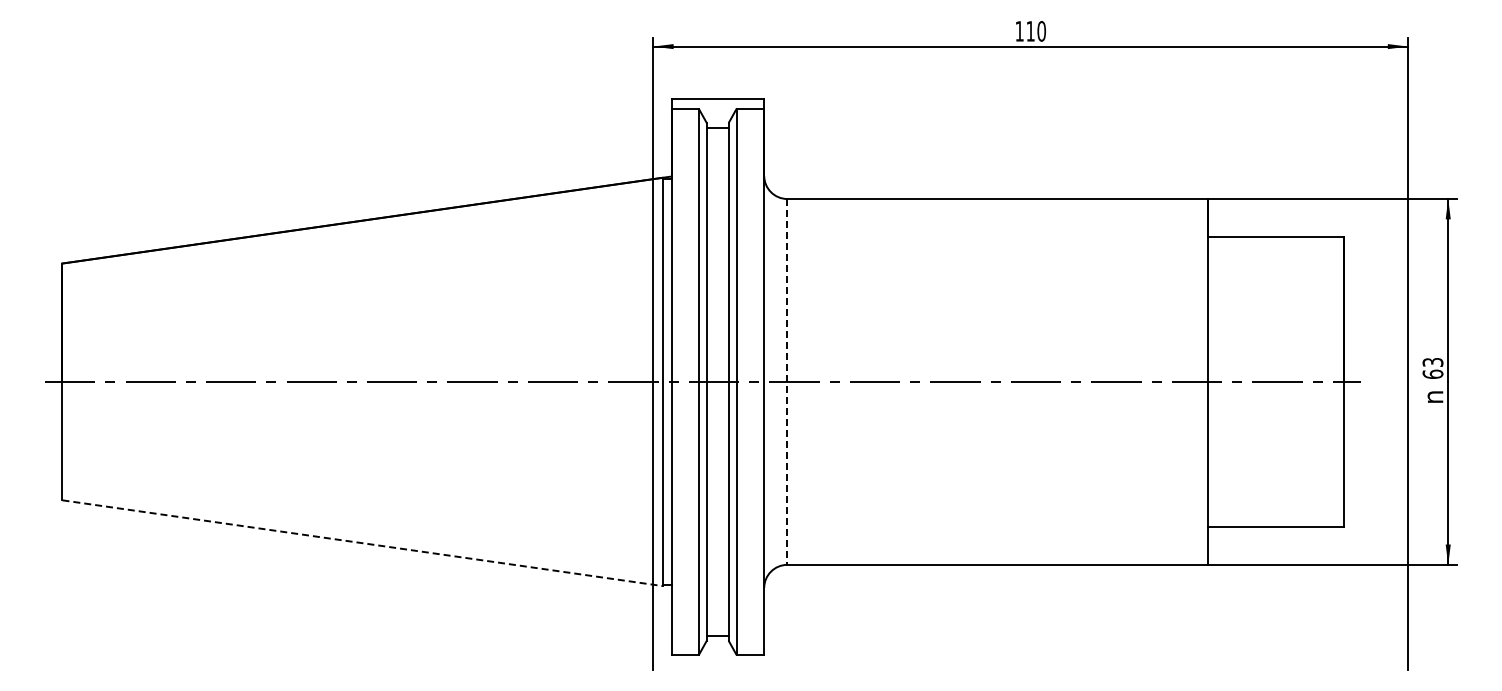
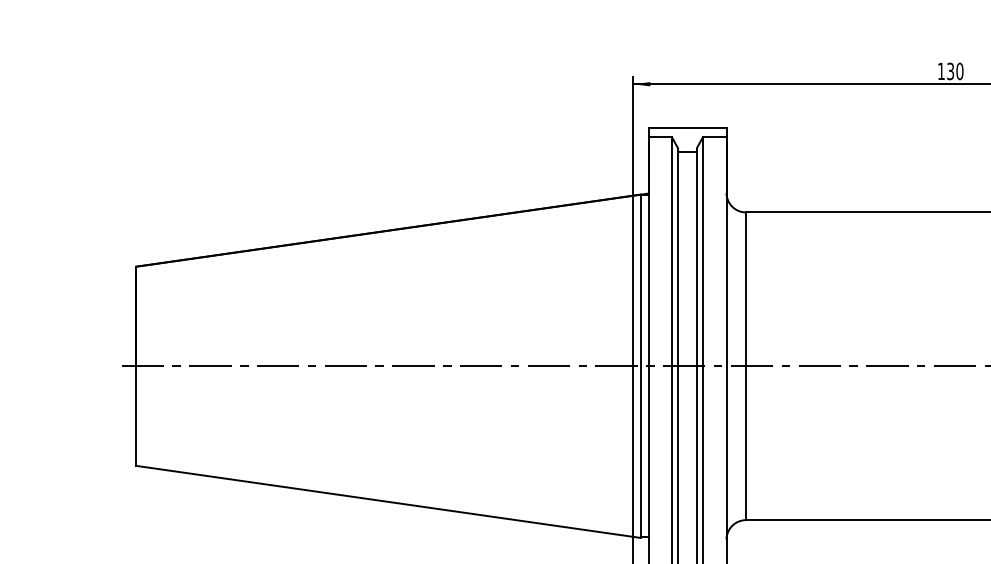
text: (1030, 30) -> (950, 70), 110 -> 130
line: (787, 381) -> (746, 365), dashed -> solid
line: (363, 543) -> (389, 502), dashed -> solid

